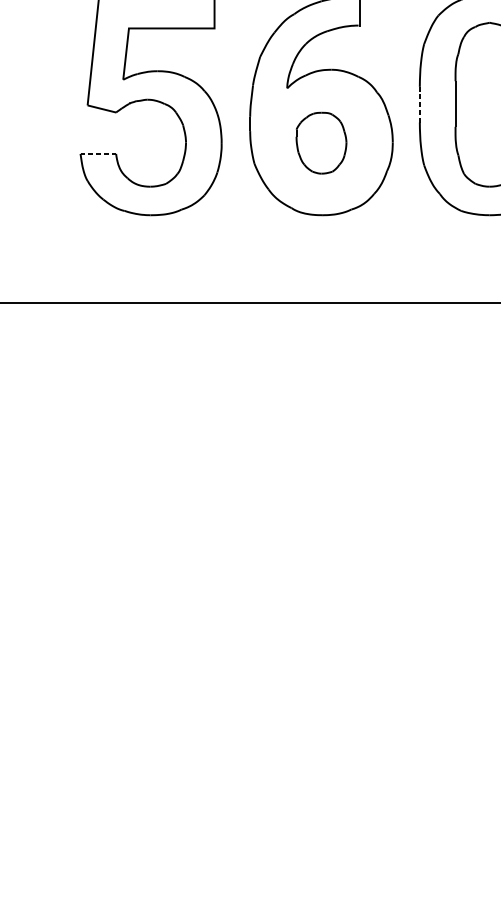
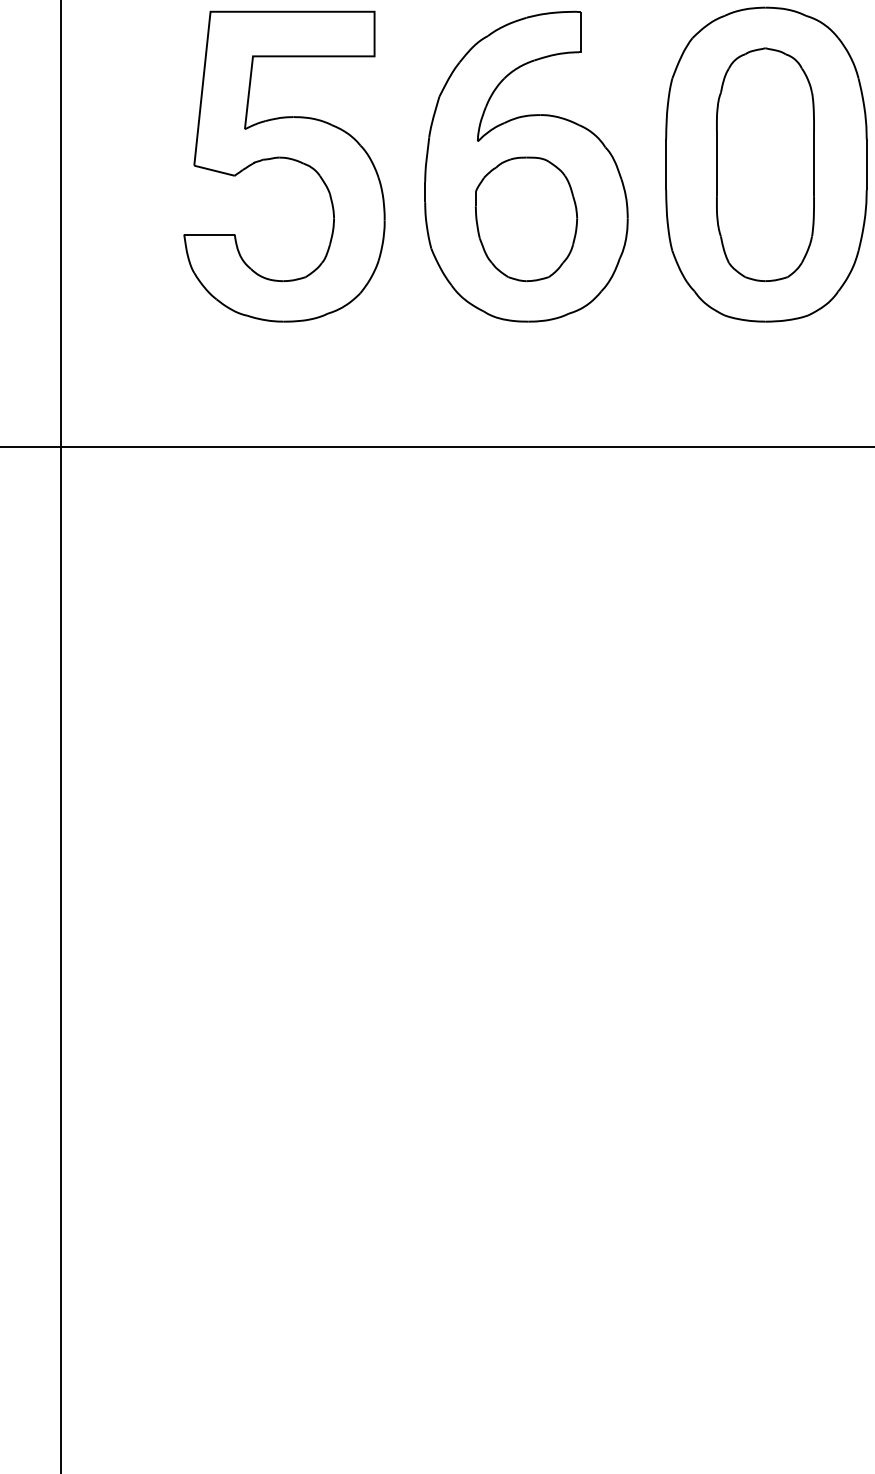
line: (420, 104) -> (666, 164), dashed -> solid
part: (321, 143) -> (526, 219), size x1.43
line: (99, 153) -> (210, 234), dashed -> solid

